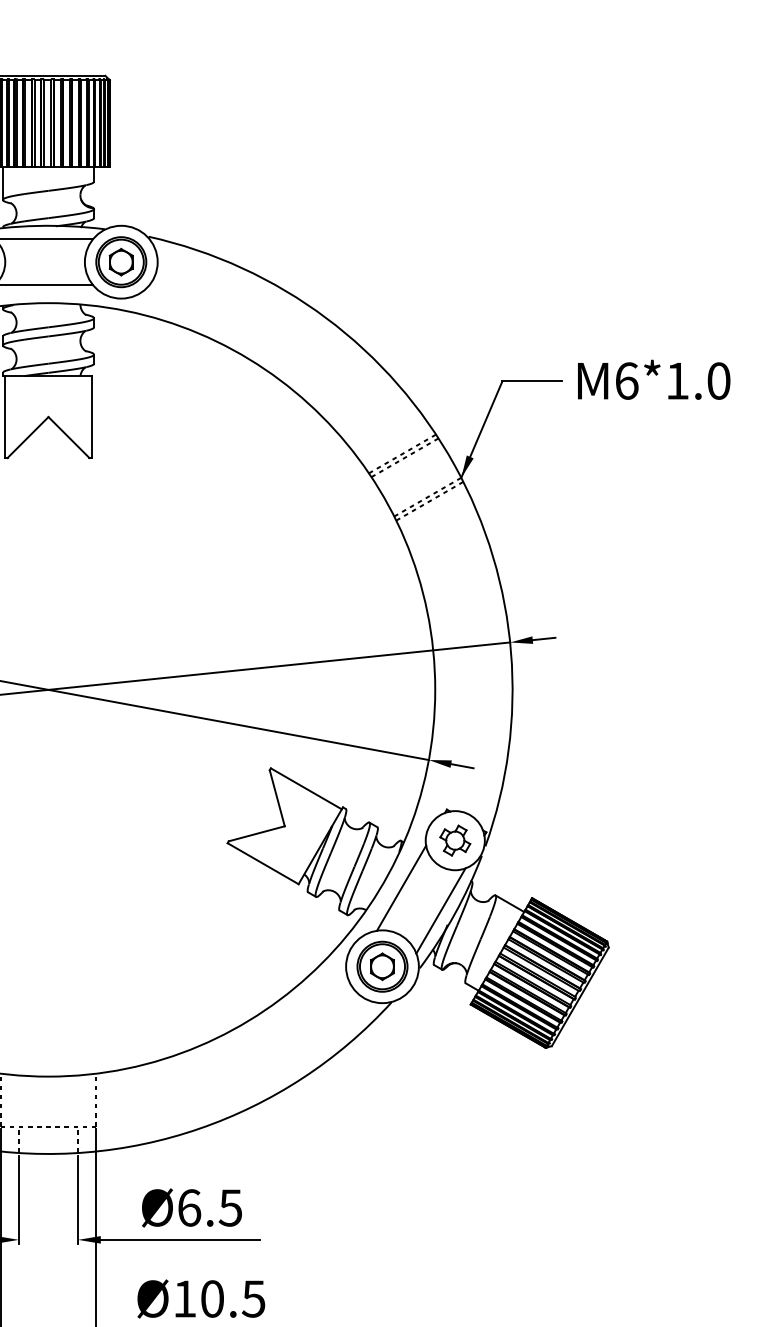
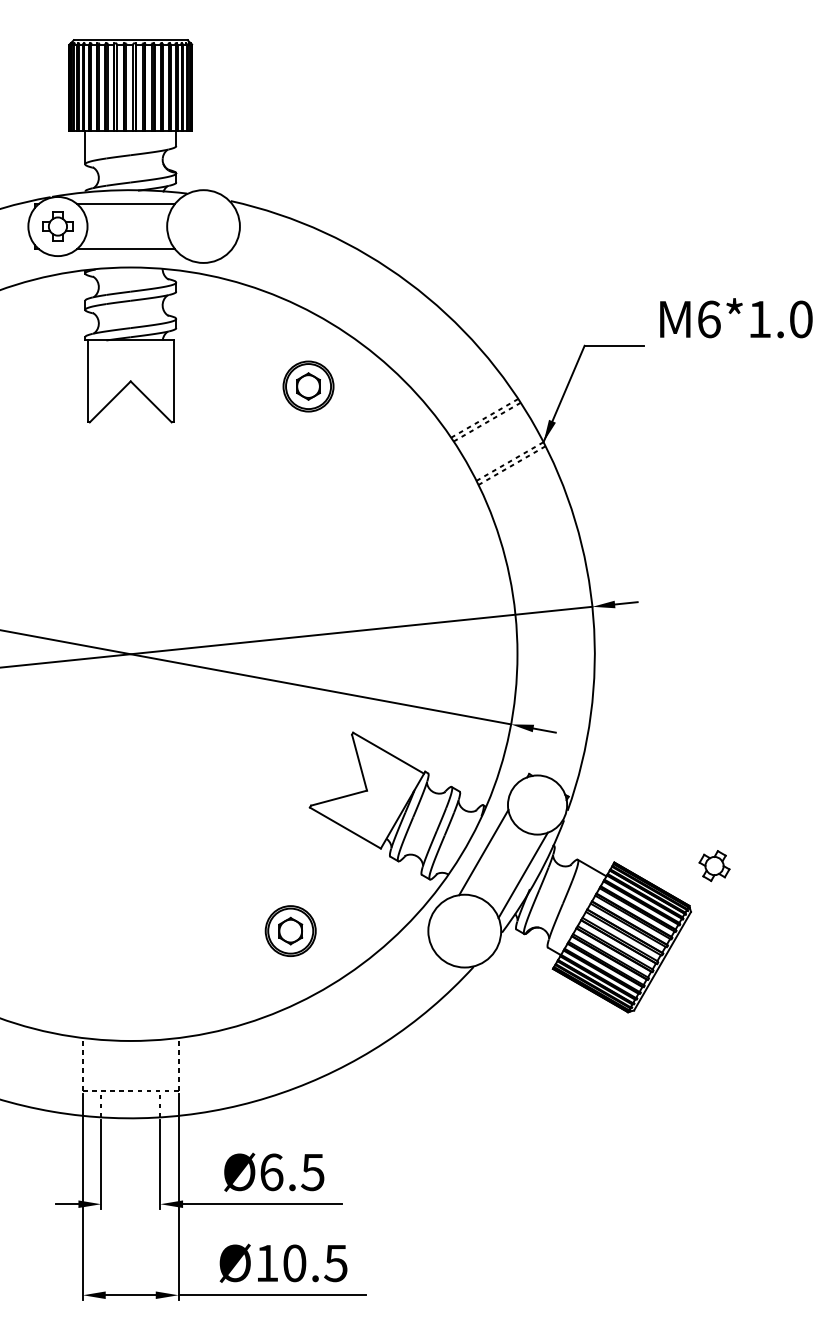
part: (121, 262) -> (308, 386), moved
text: (654, 380) -> (736, 318), moved
part: (455, 841) -> (714, 866), moved
part: (382, 966) -> (290, 930), moved

